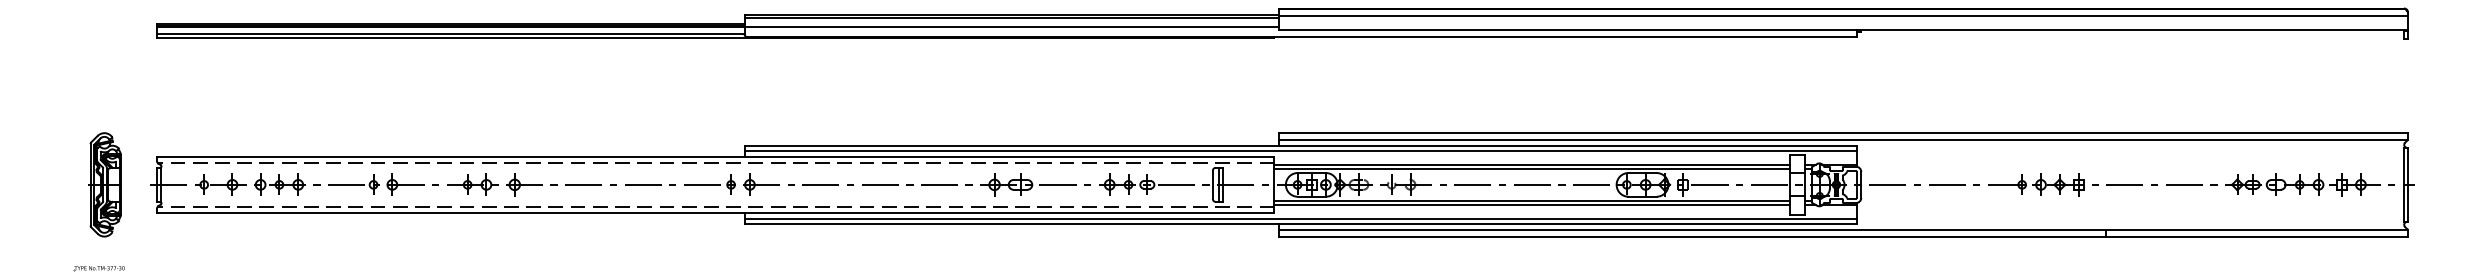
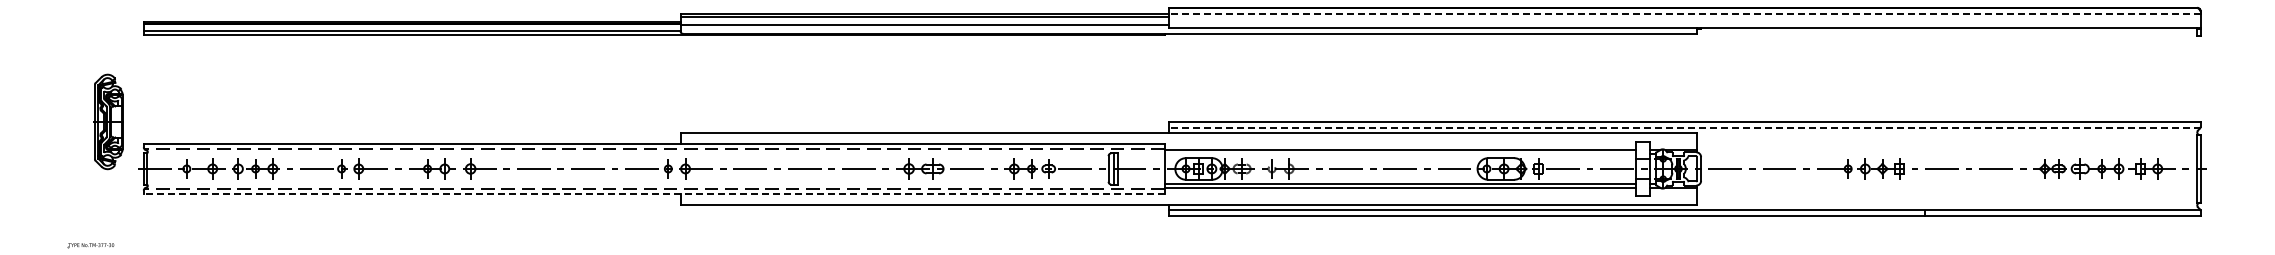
line: (1843, 15) -> (1684, 14), solid -> dashed
line: (1843, 139) -> (1684, 127), solid -> dashed
line: (1300, 151) -> (1188, 138), removed
line: (1532, 169) -> (1400, 154), removed
part: (105, 184) -> (108, 121), moved
line: (715, 212) -> (654, 194), solid -> dashed
line: (1300, 218) -> (1188, 199), removed

